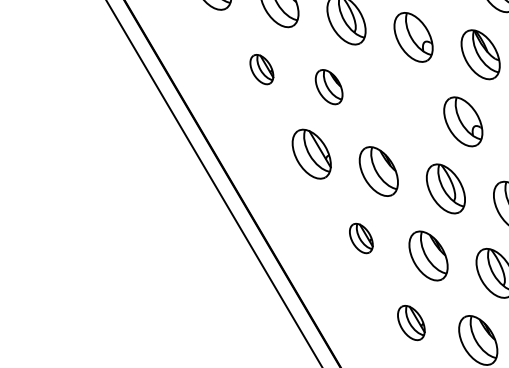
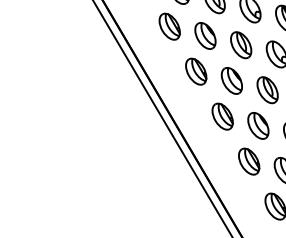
part: (261, 69) -> (169, 26), size x1.67
part: (329, 86) -> (205, 35), size x1.43
part: (396, 105) -> (241, 45), added
part: (361, 238) -> (222, 116), size x1.67
part: (411, 322) -> (249, 161), size x1.43

